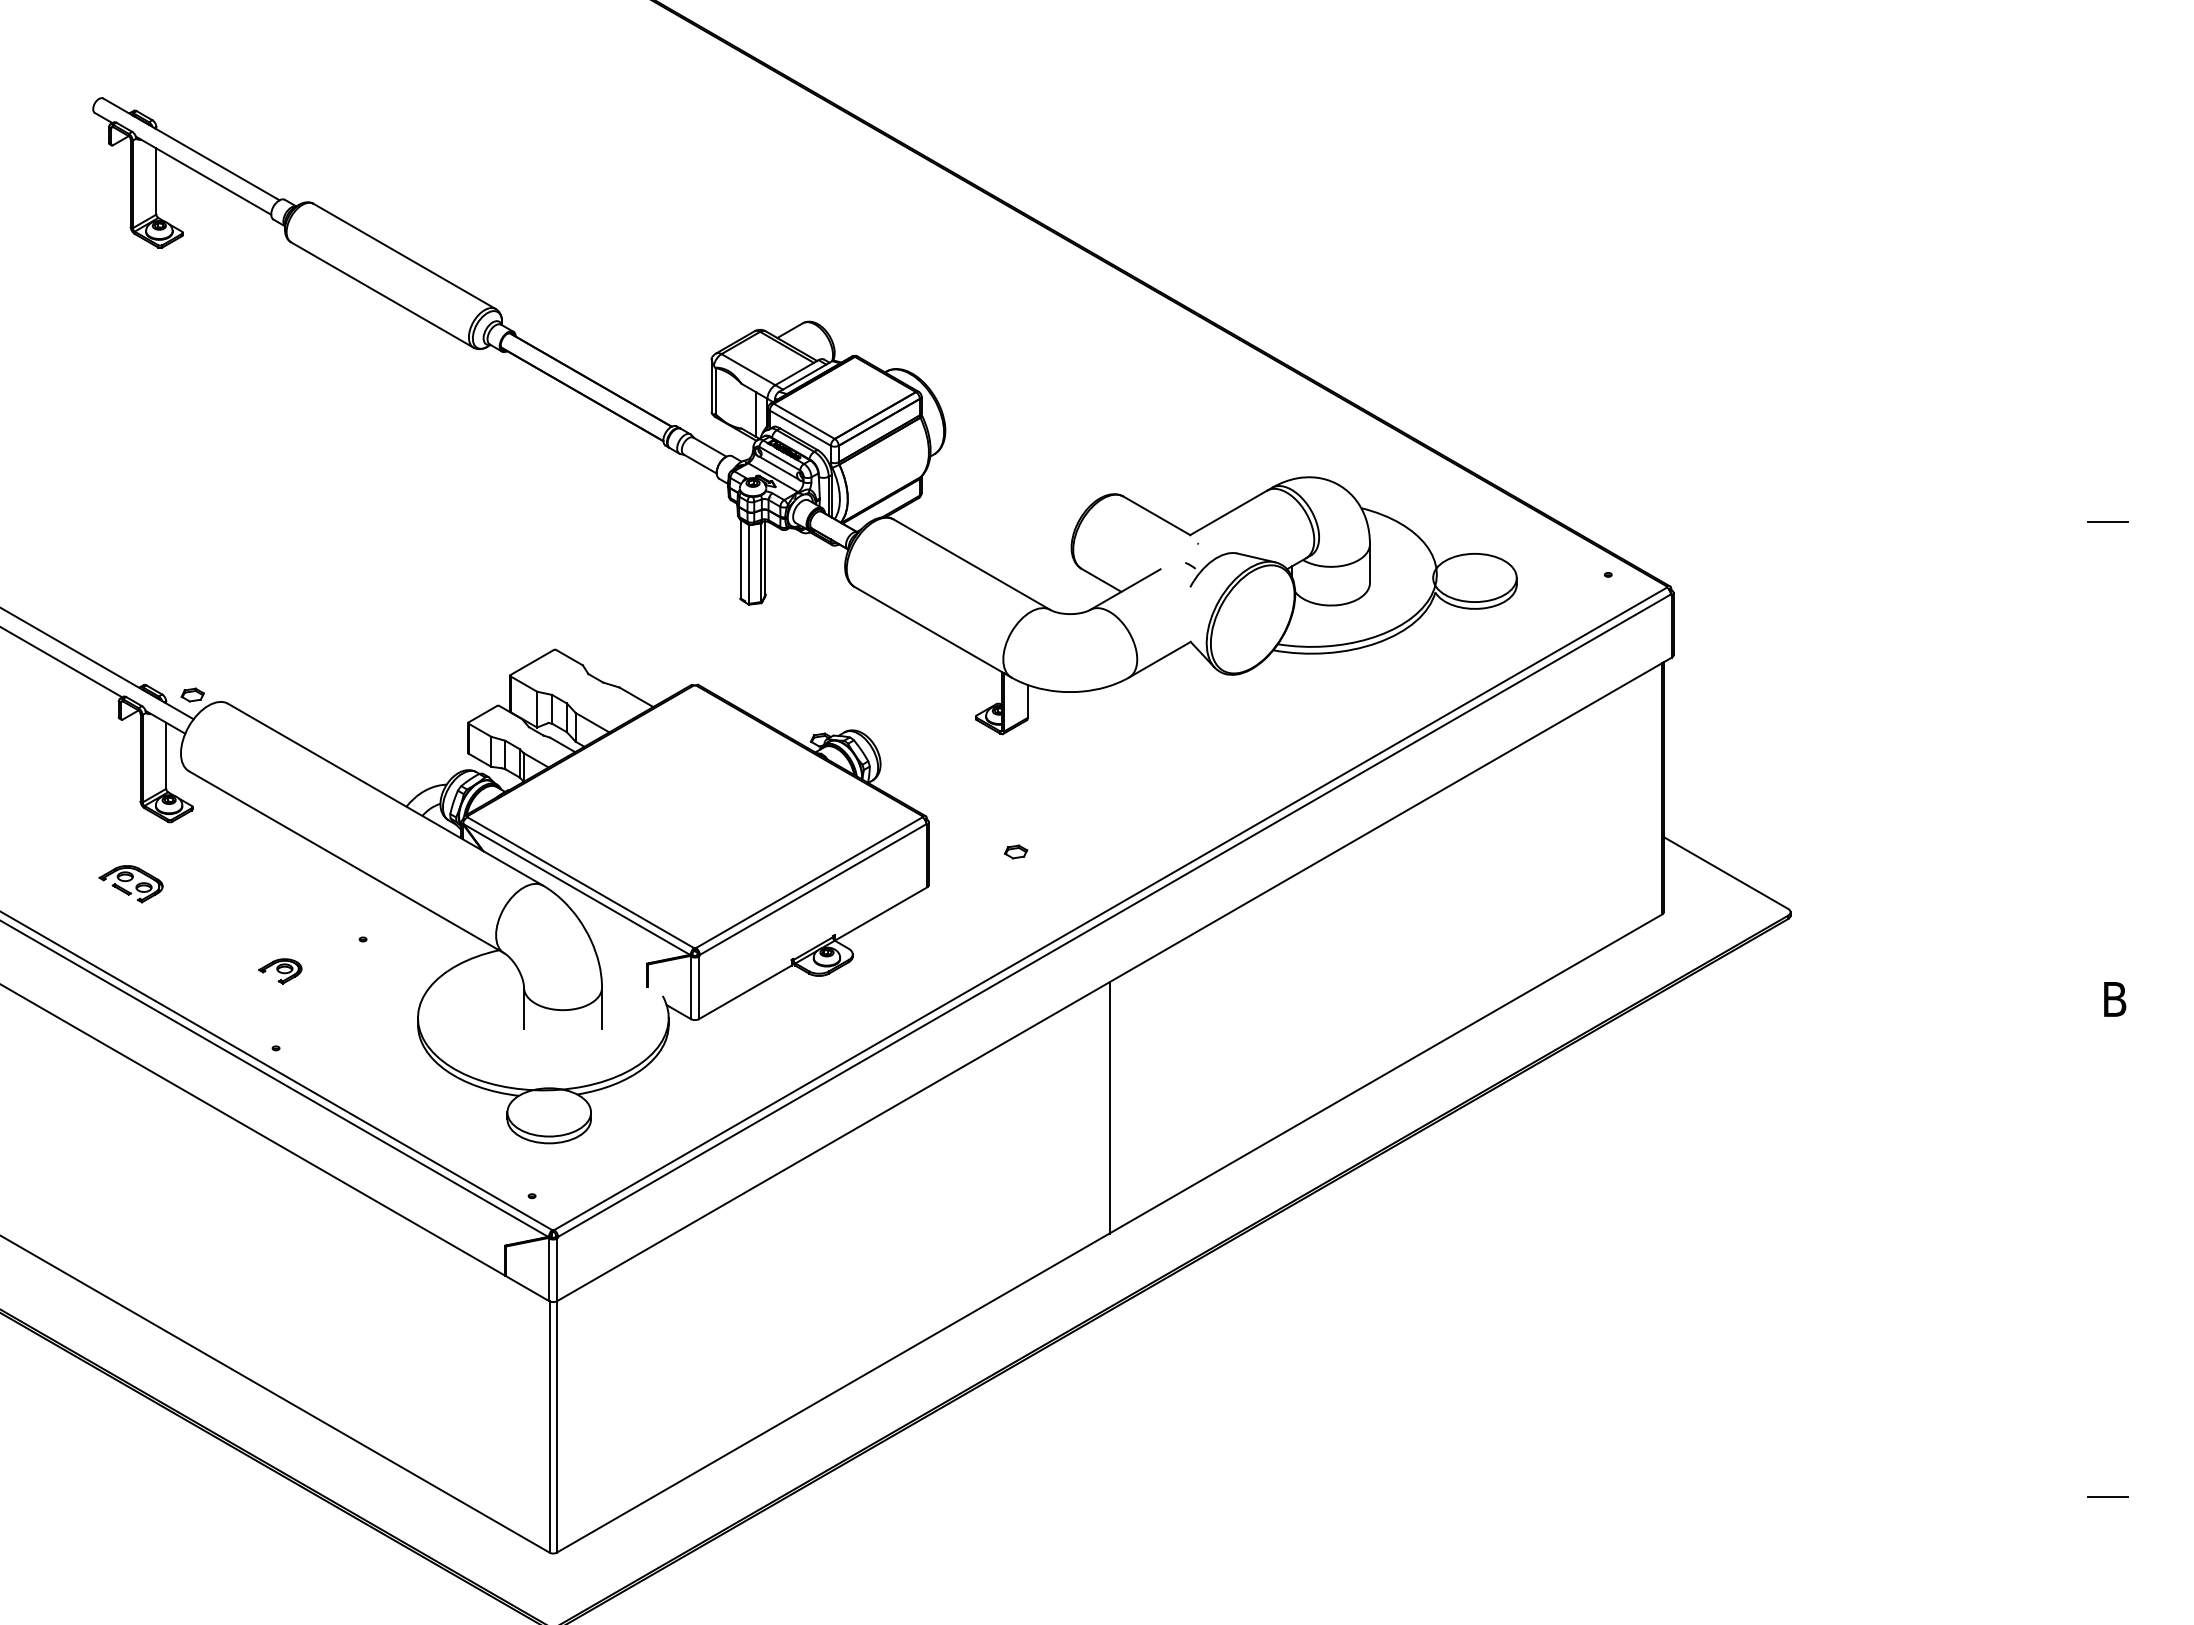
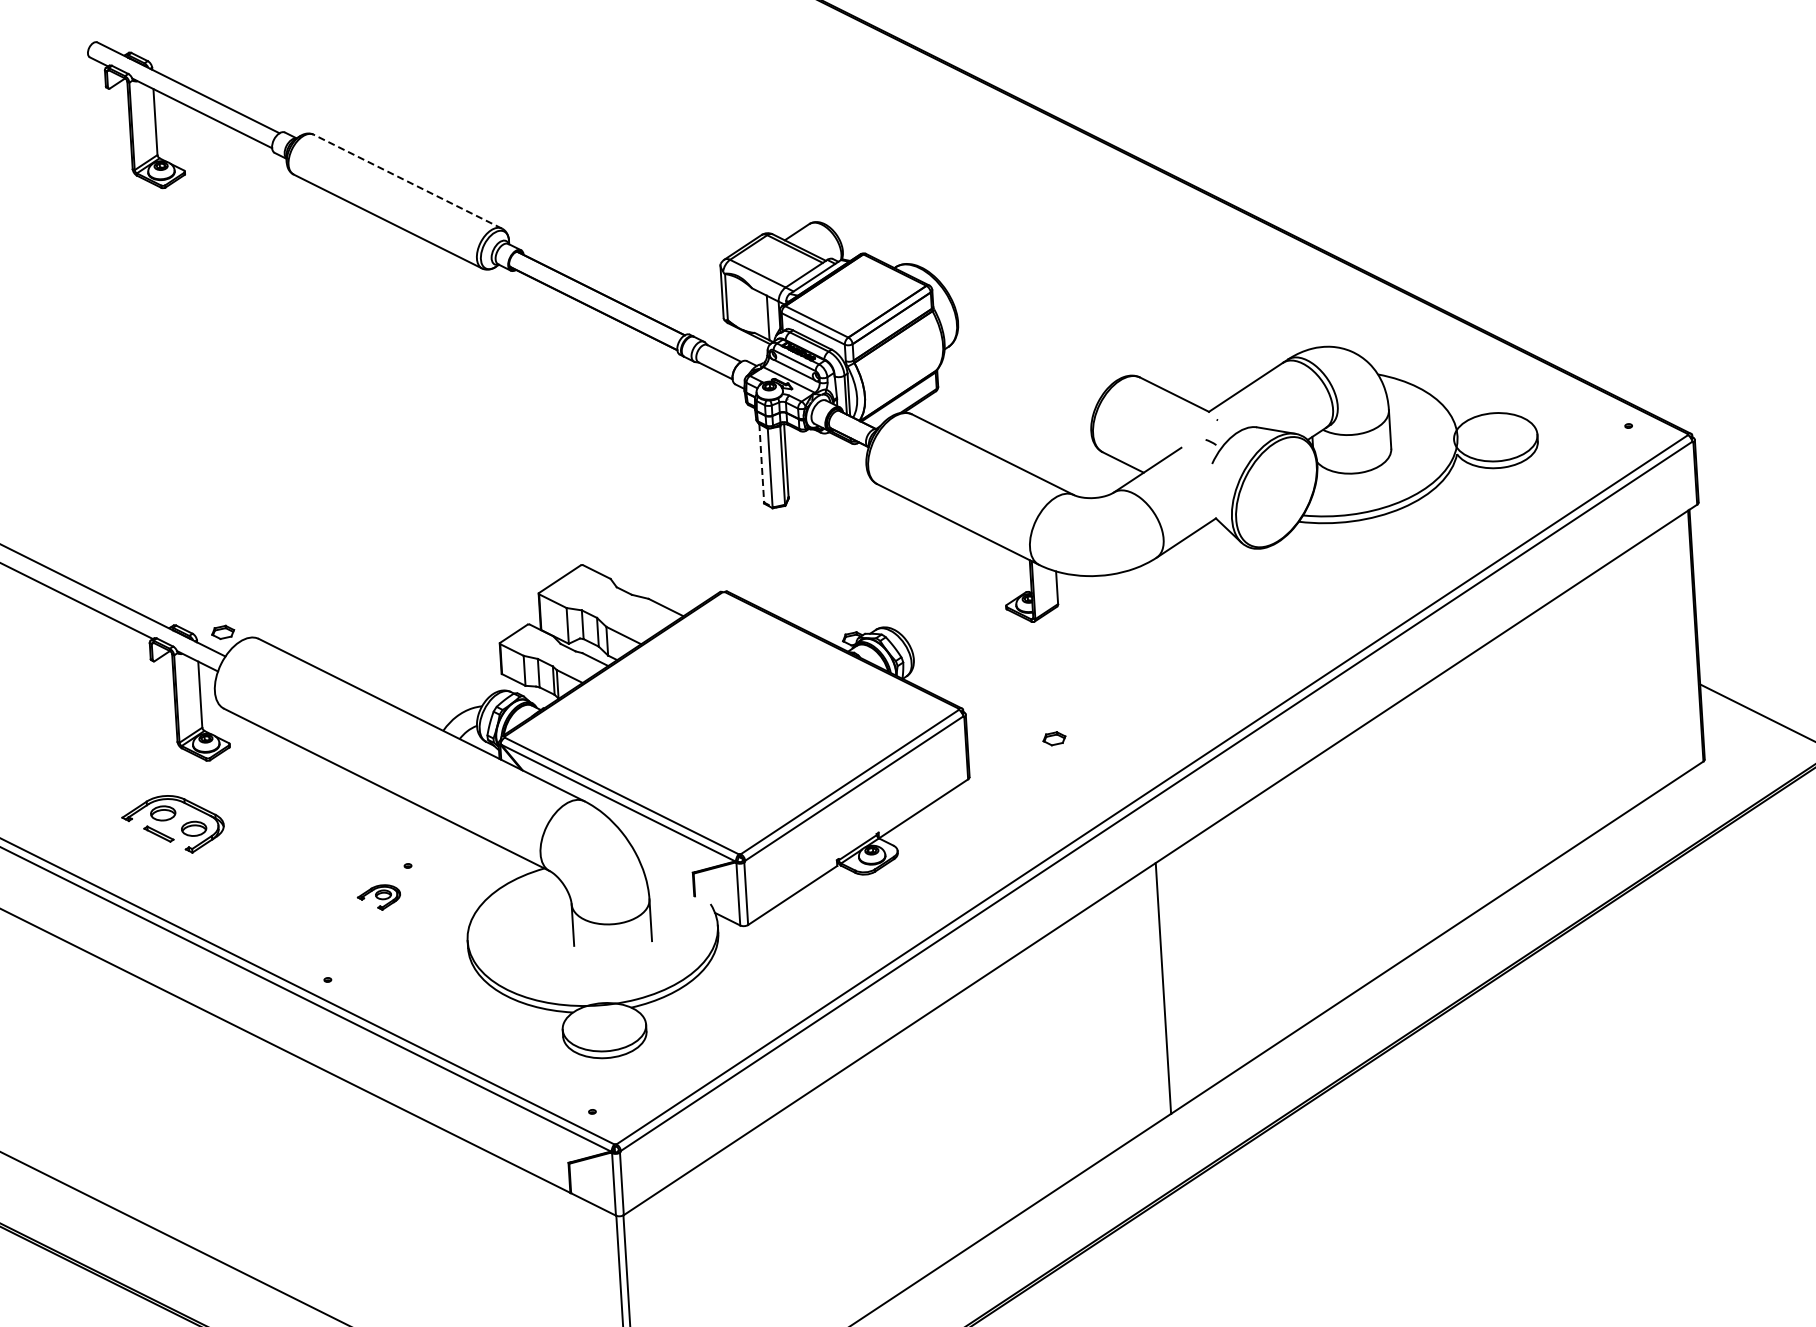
line: (404, 256) -> (407, 181), solid -> dashed
line: (740, 559) -> (761, 463), solid -> dashed
part: (130, 884) -> (172, 825), size x1.6
part: (280, 971) -> (379, 897), moved

